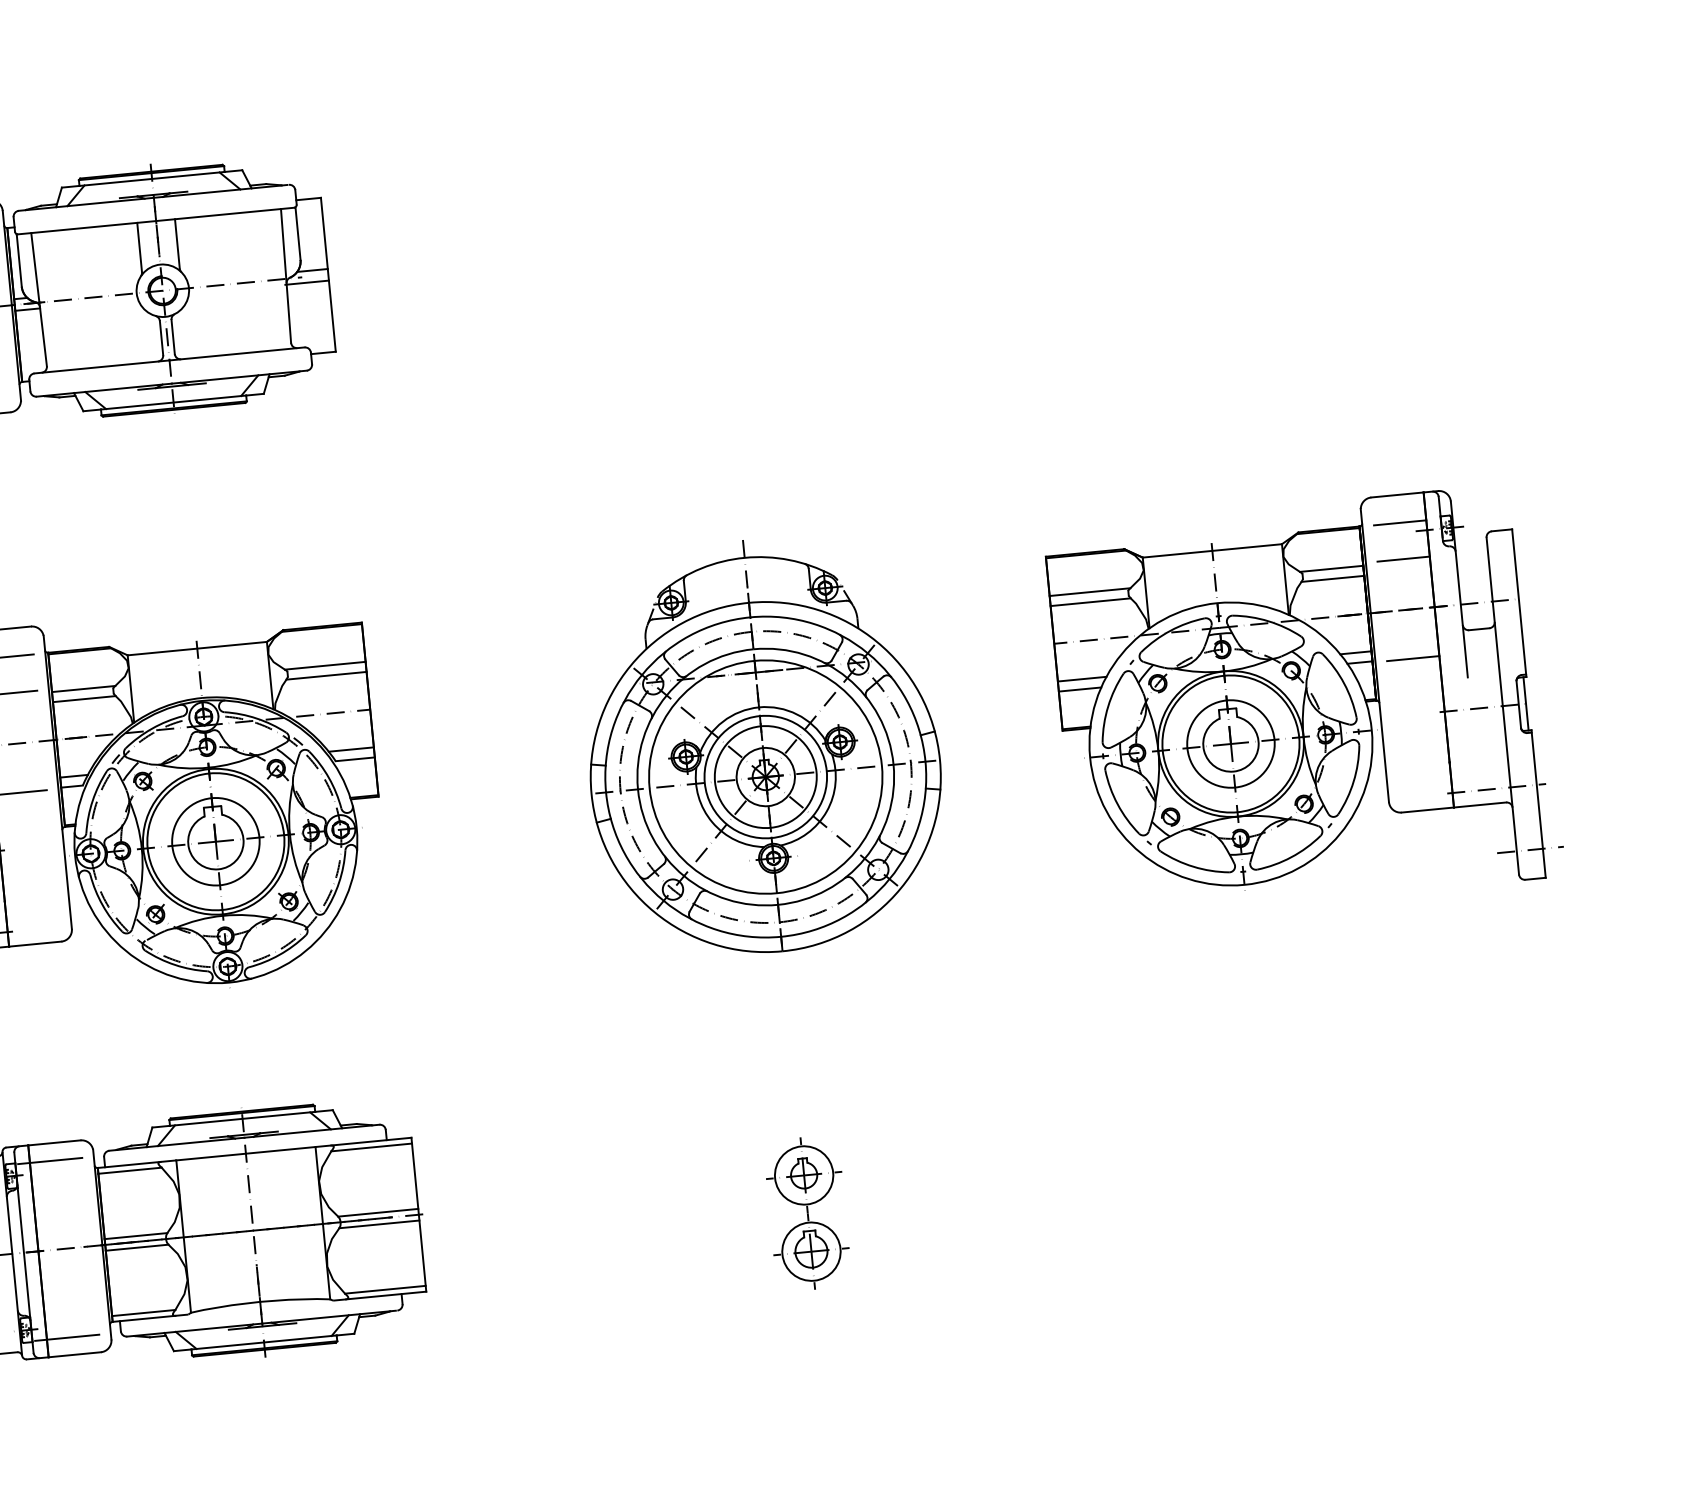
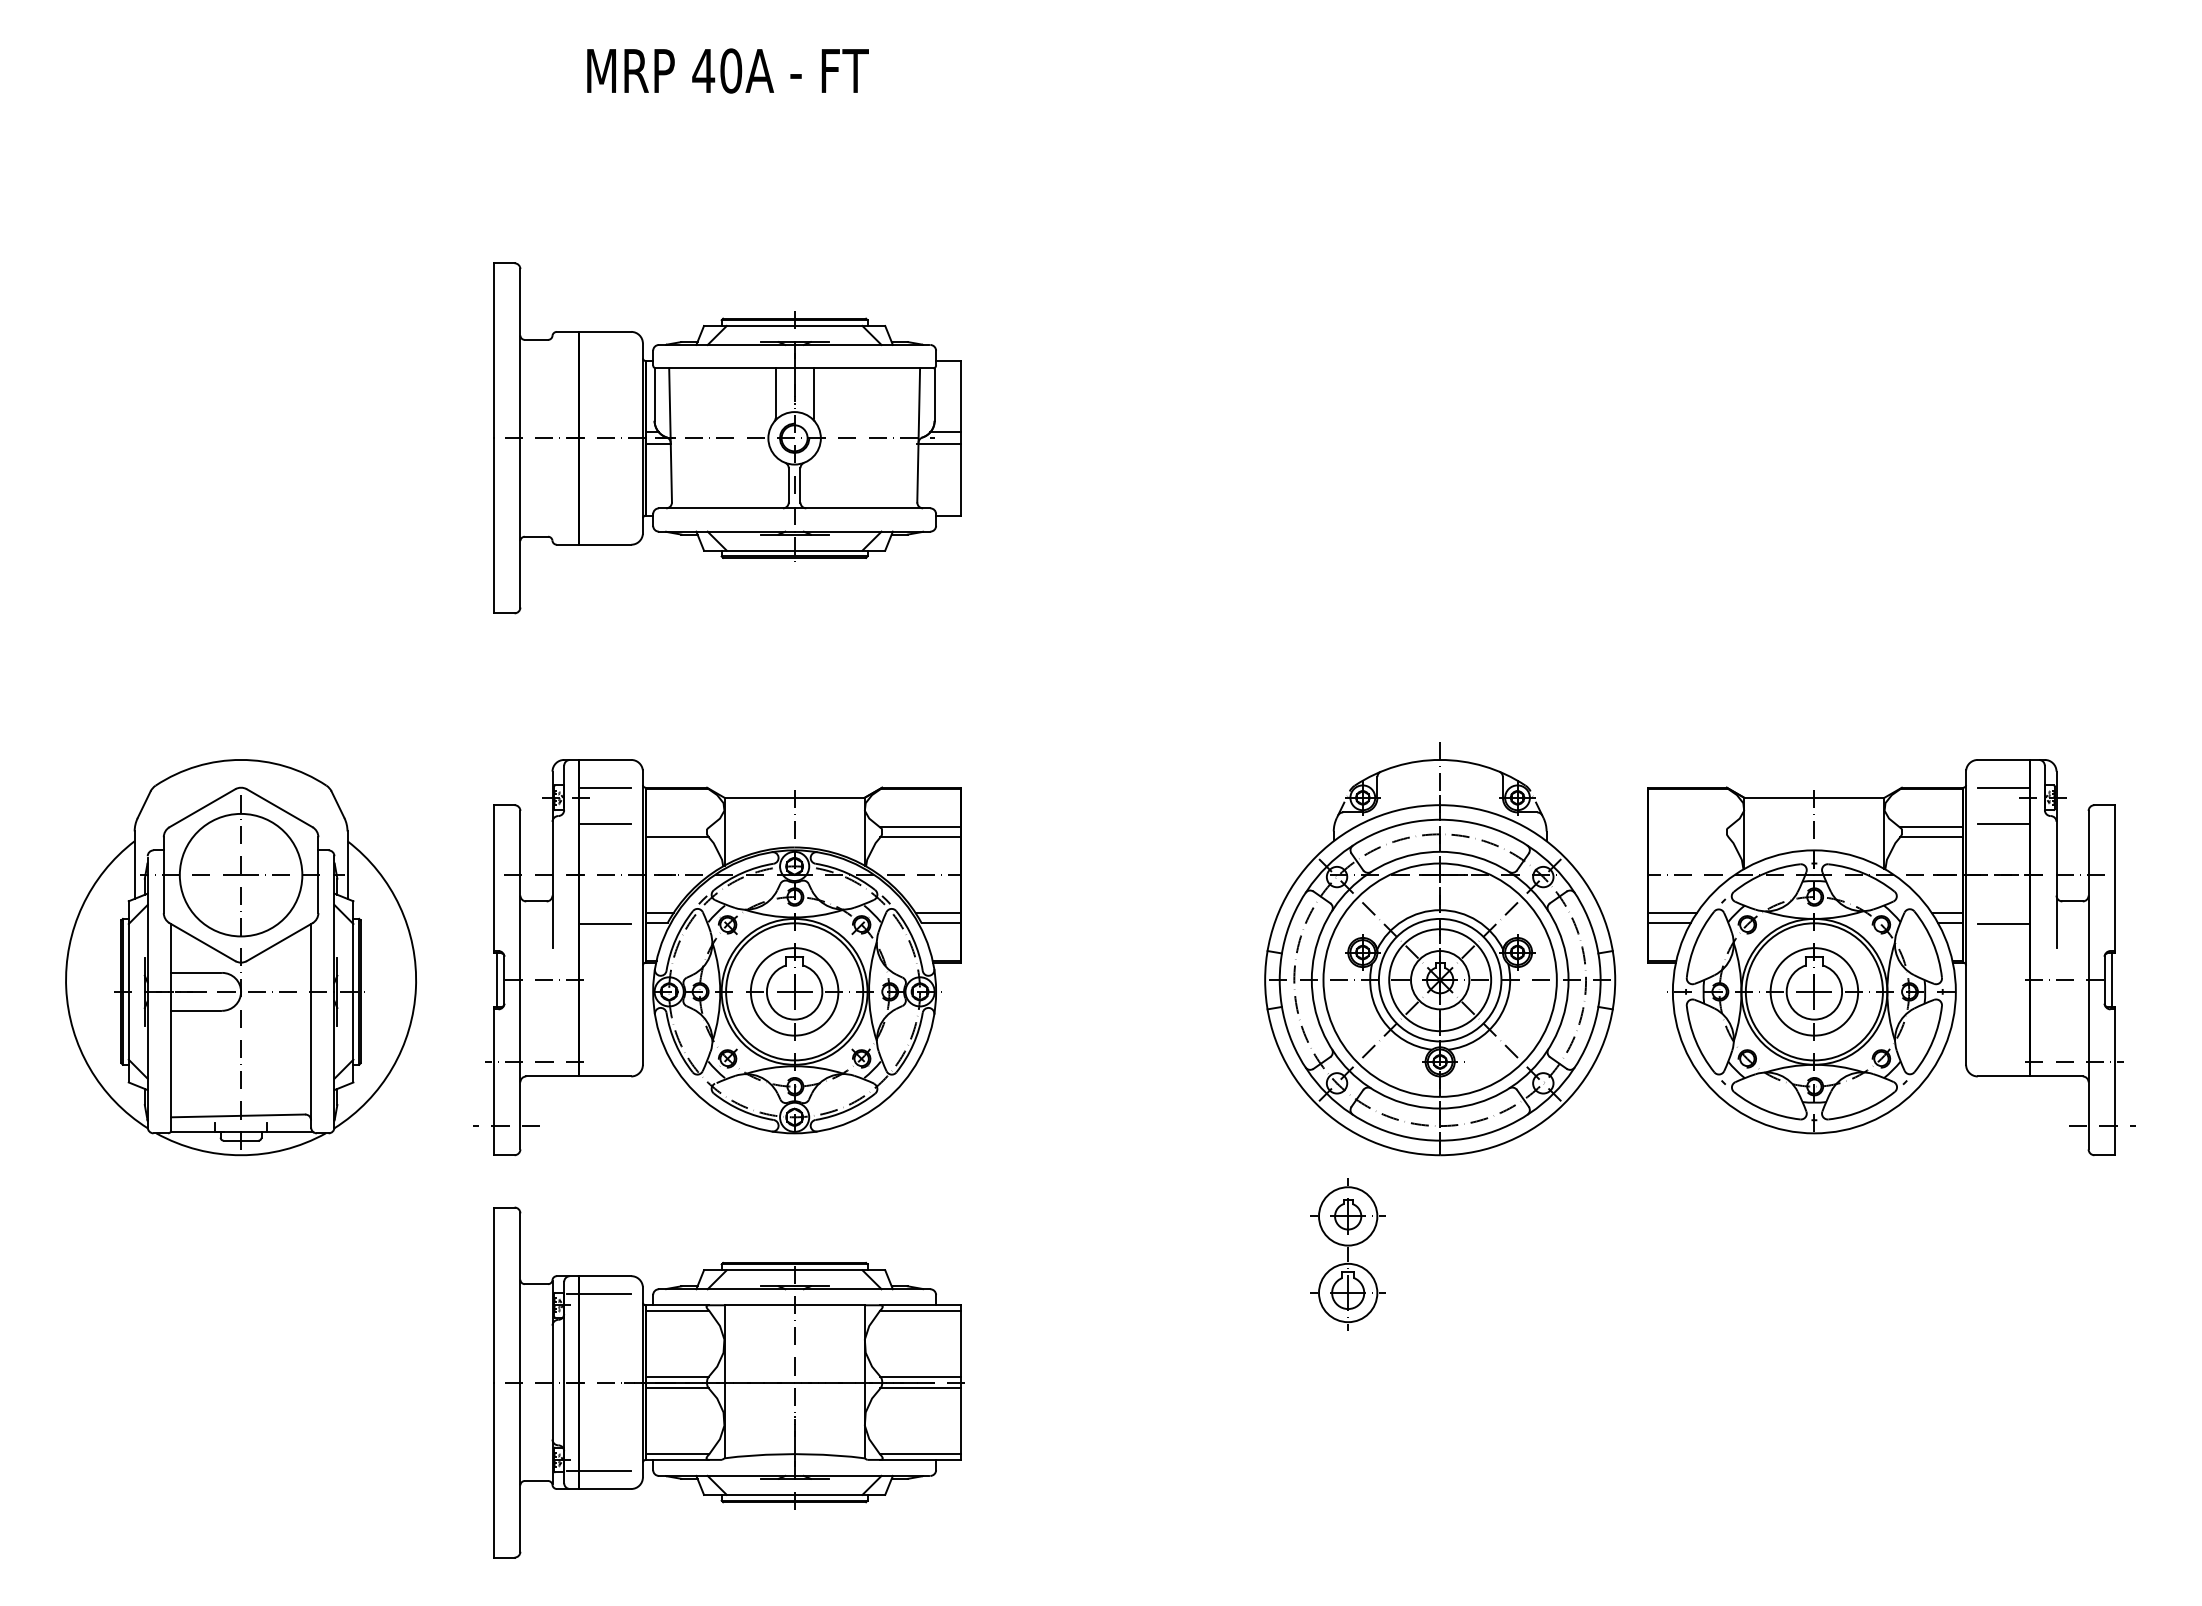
line: (1089, 592) -> (1688, 827), removed
line: (1090, 602) -> (1688, 837), removed
line: (83, 689) -> (677, 827), removed
part: (763, 746) -> (1440, 949), moved
part: (807, 1213) -> (1347, 1254), moved

